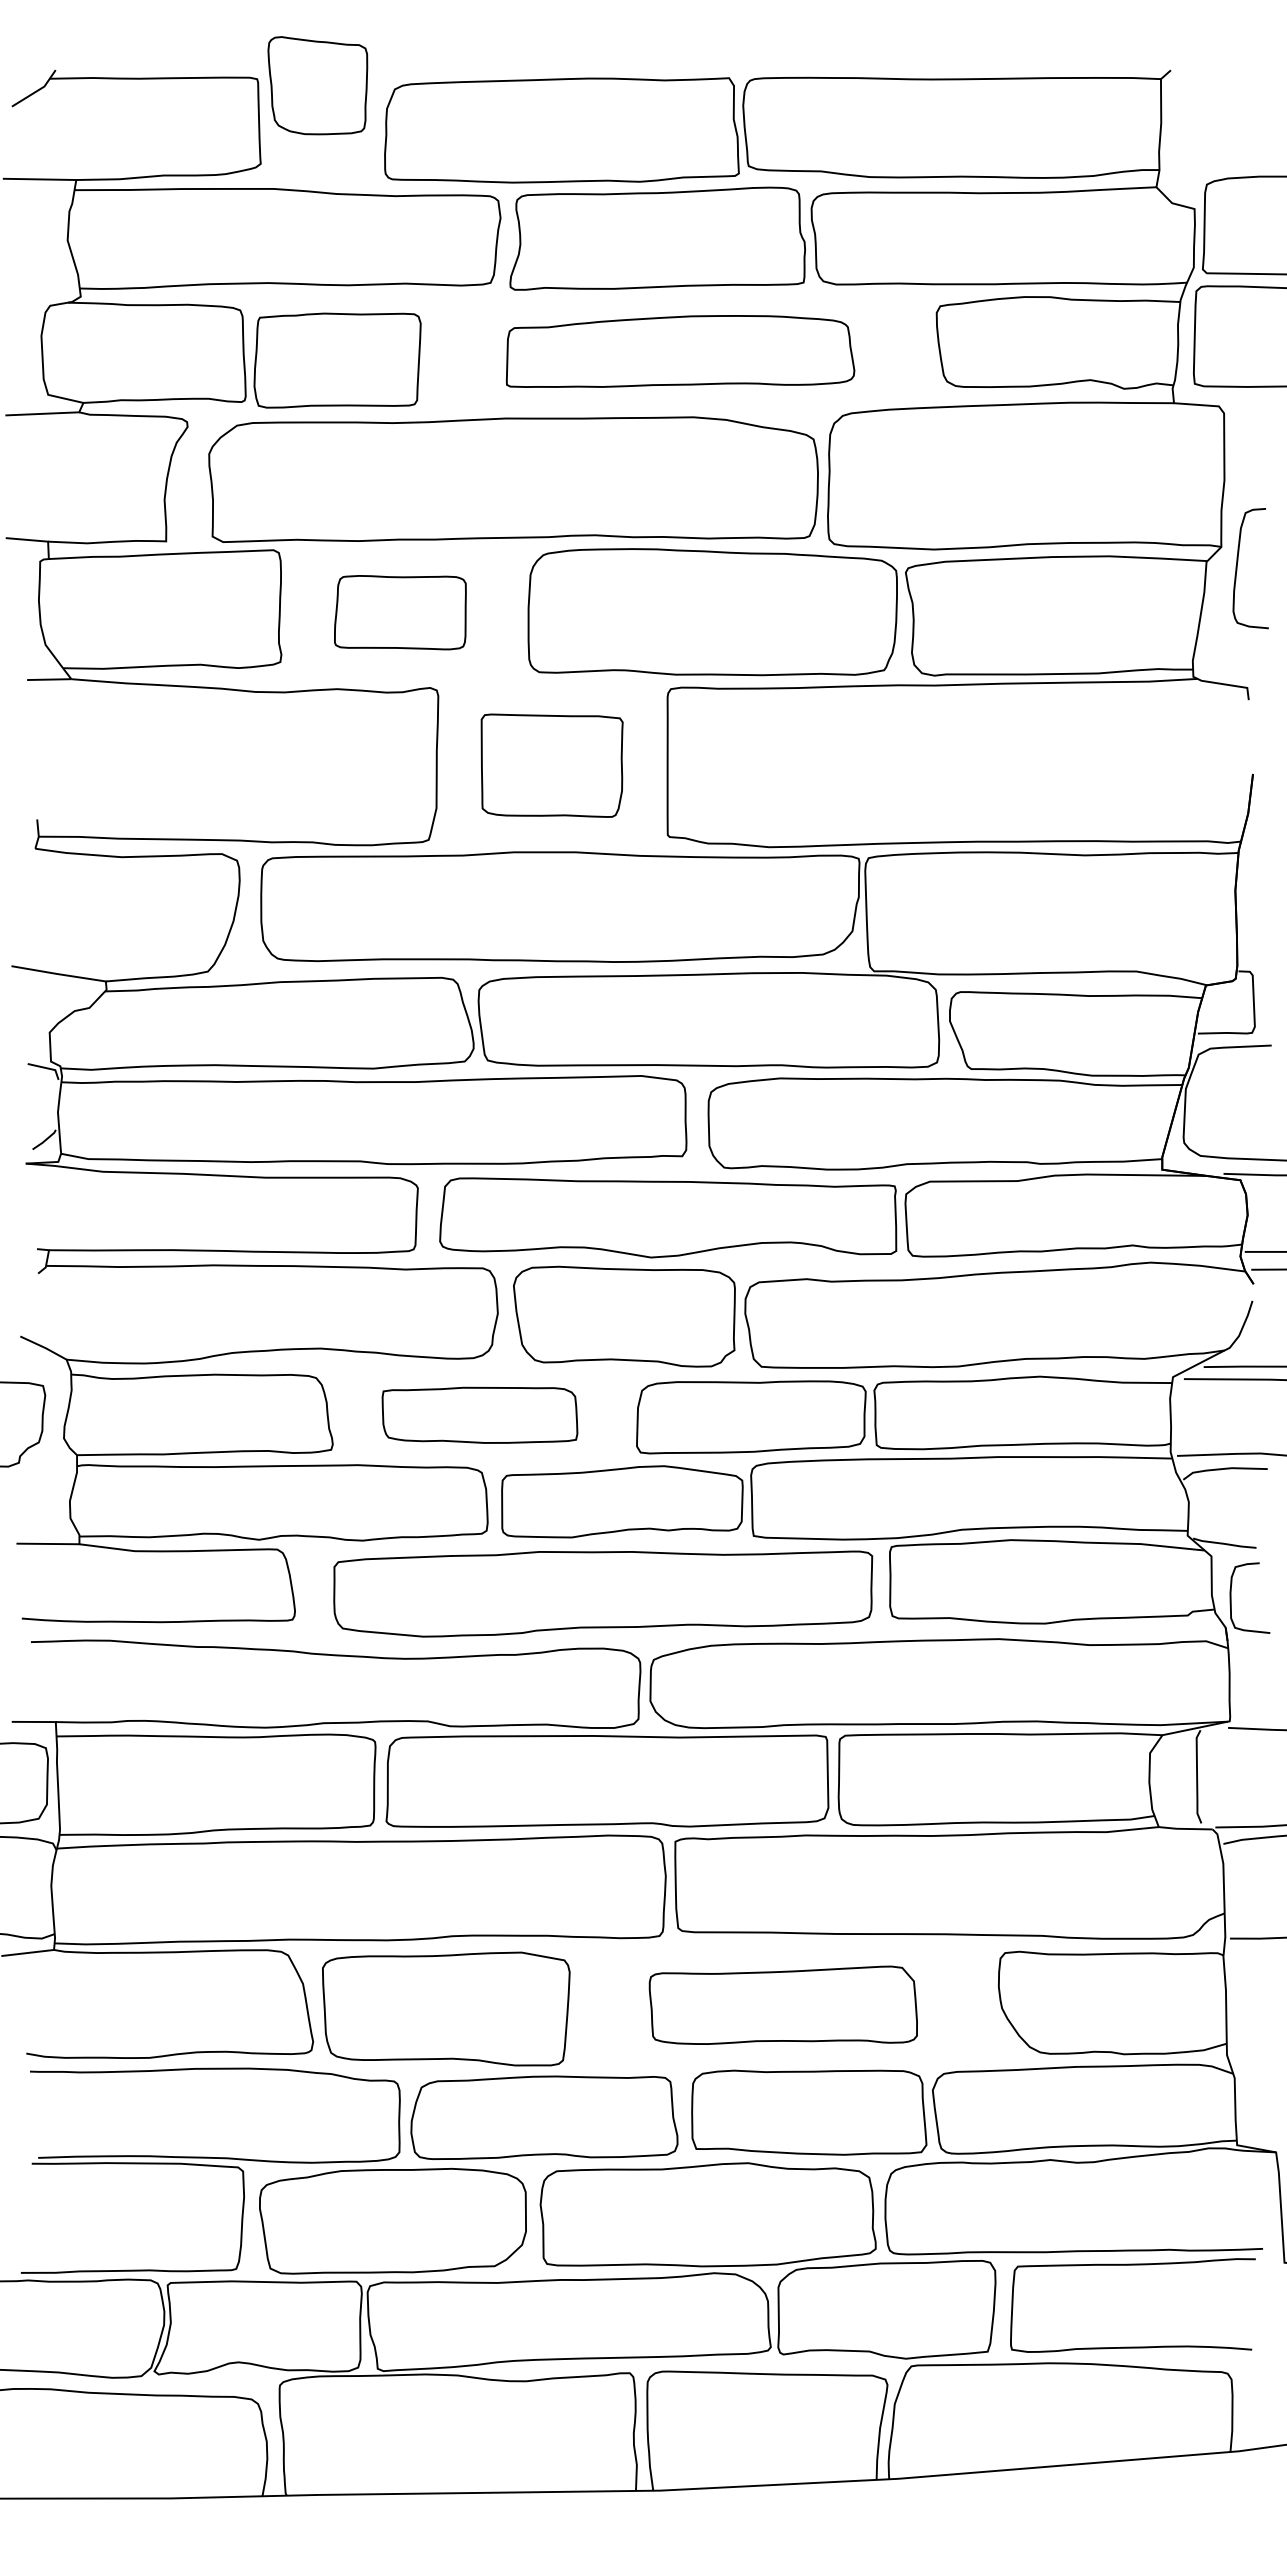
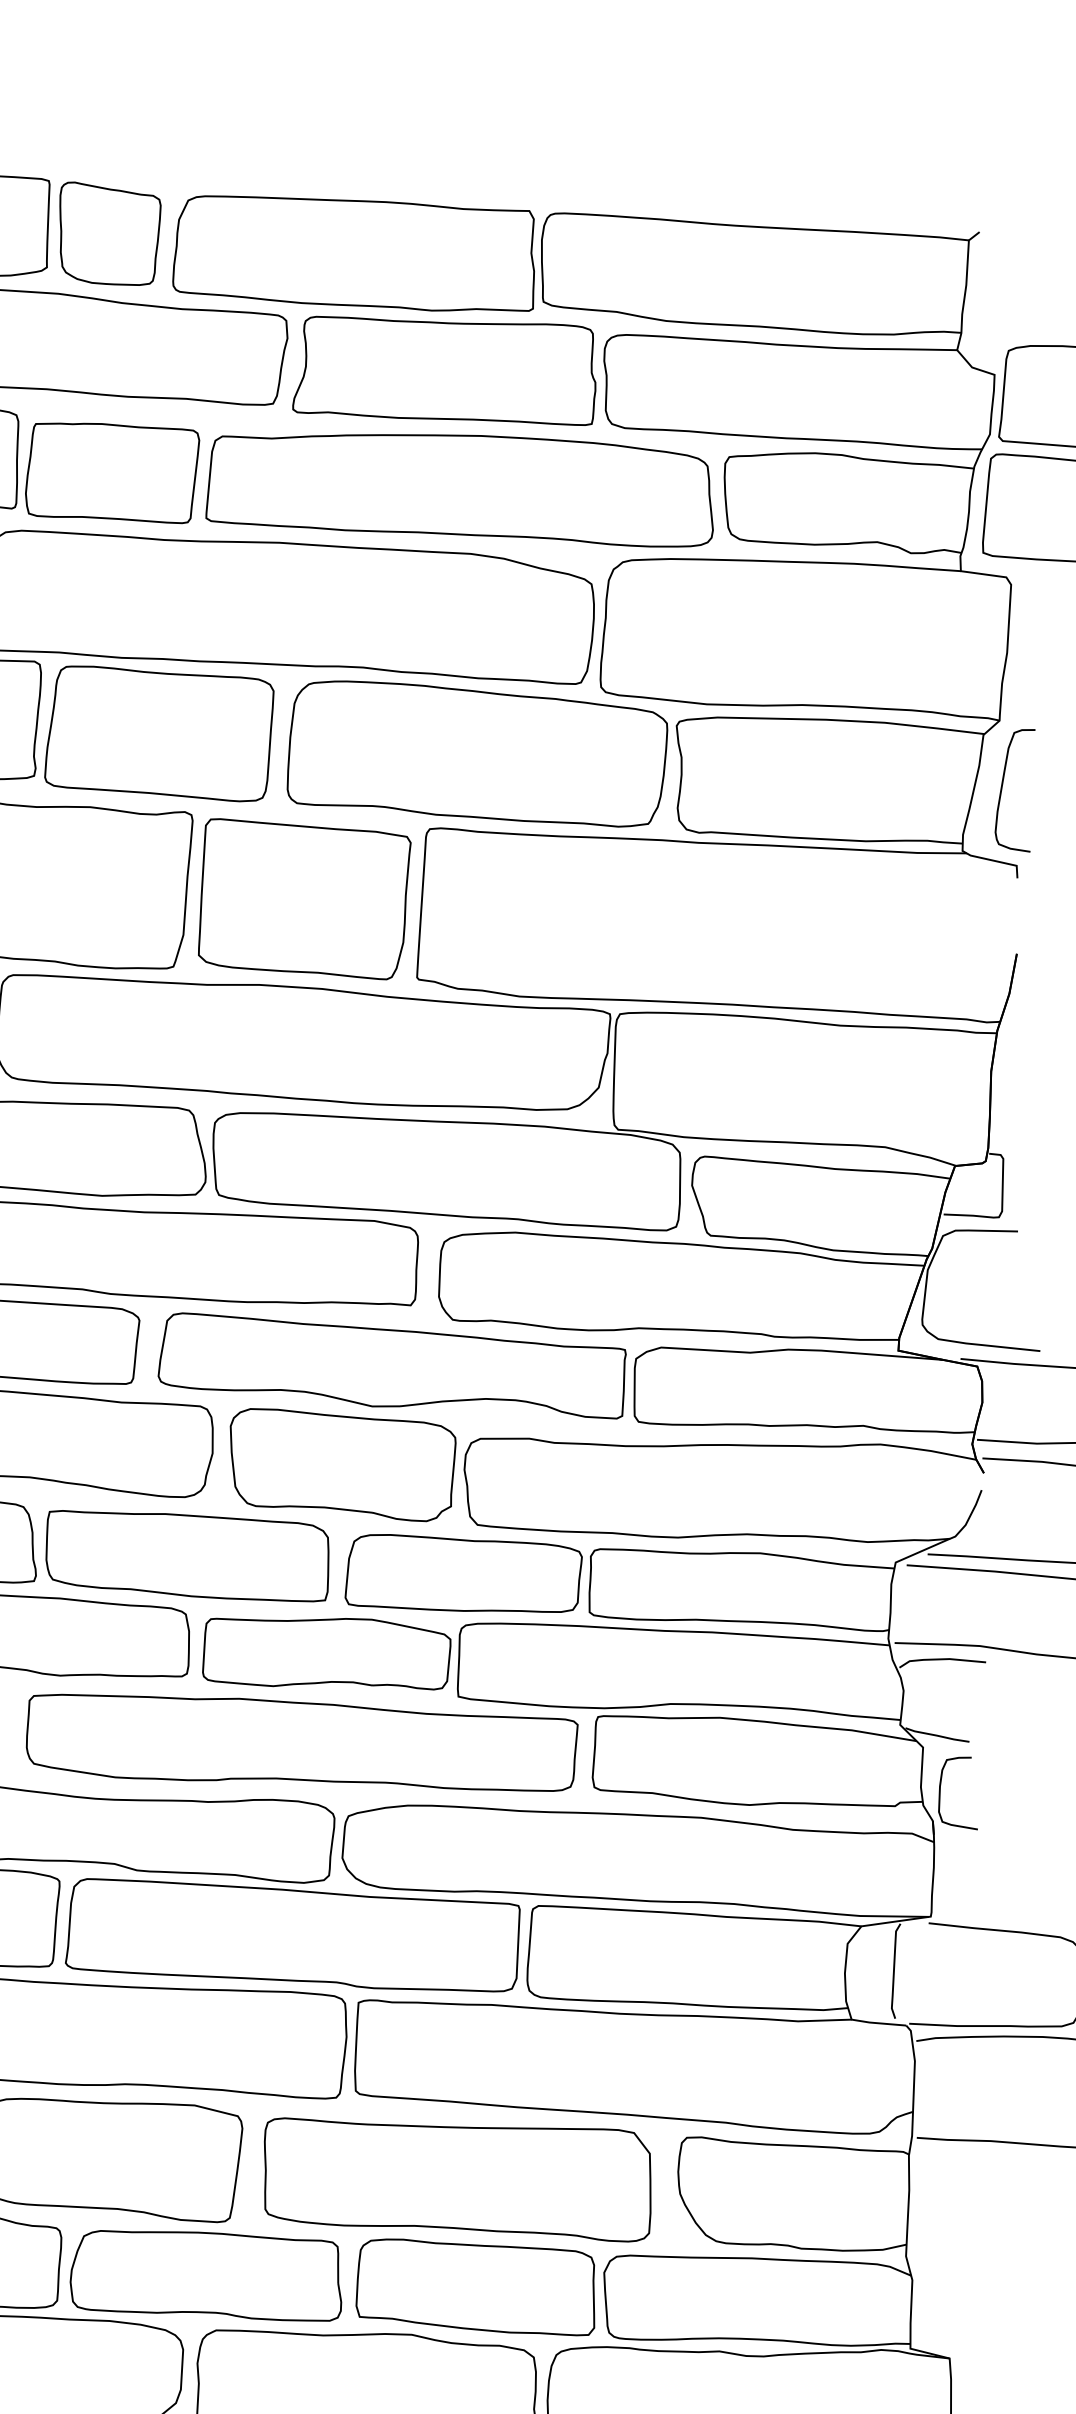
part: (317, 85) -> (108, 234), moved
part: (680, 351) -> (461, 486), size x1.43
curve: (1237, 568) -> (1002, 788), moved
part: (400, 612) -> (159, 733), size x1.67
part: (551, 765) -> (303, 898), size x1.43
part: (479, 1415) -> (187, 1555), size x1.43
part: (783, 2005) -> (457, 2176), size x1.43

